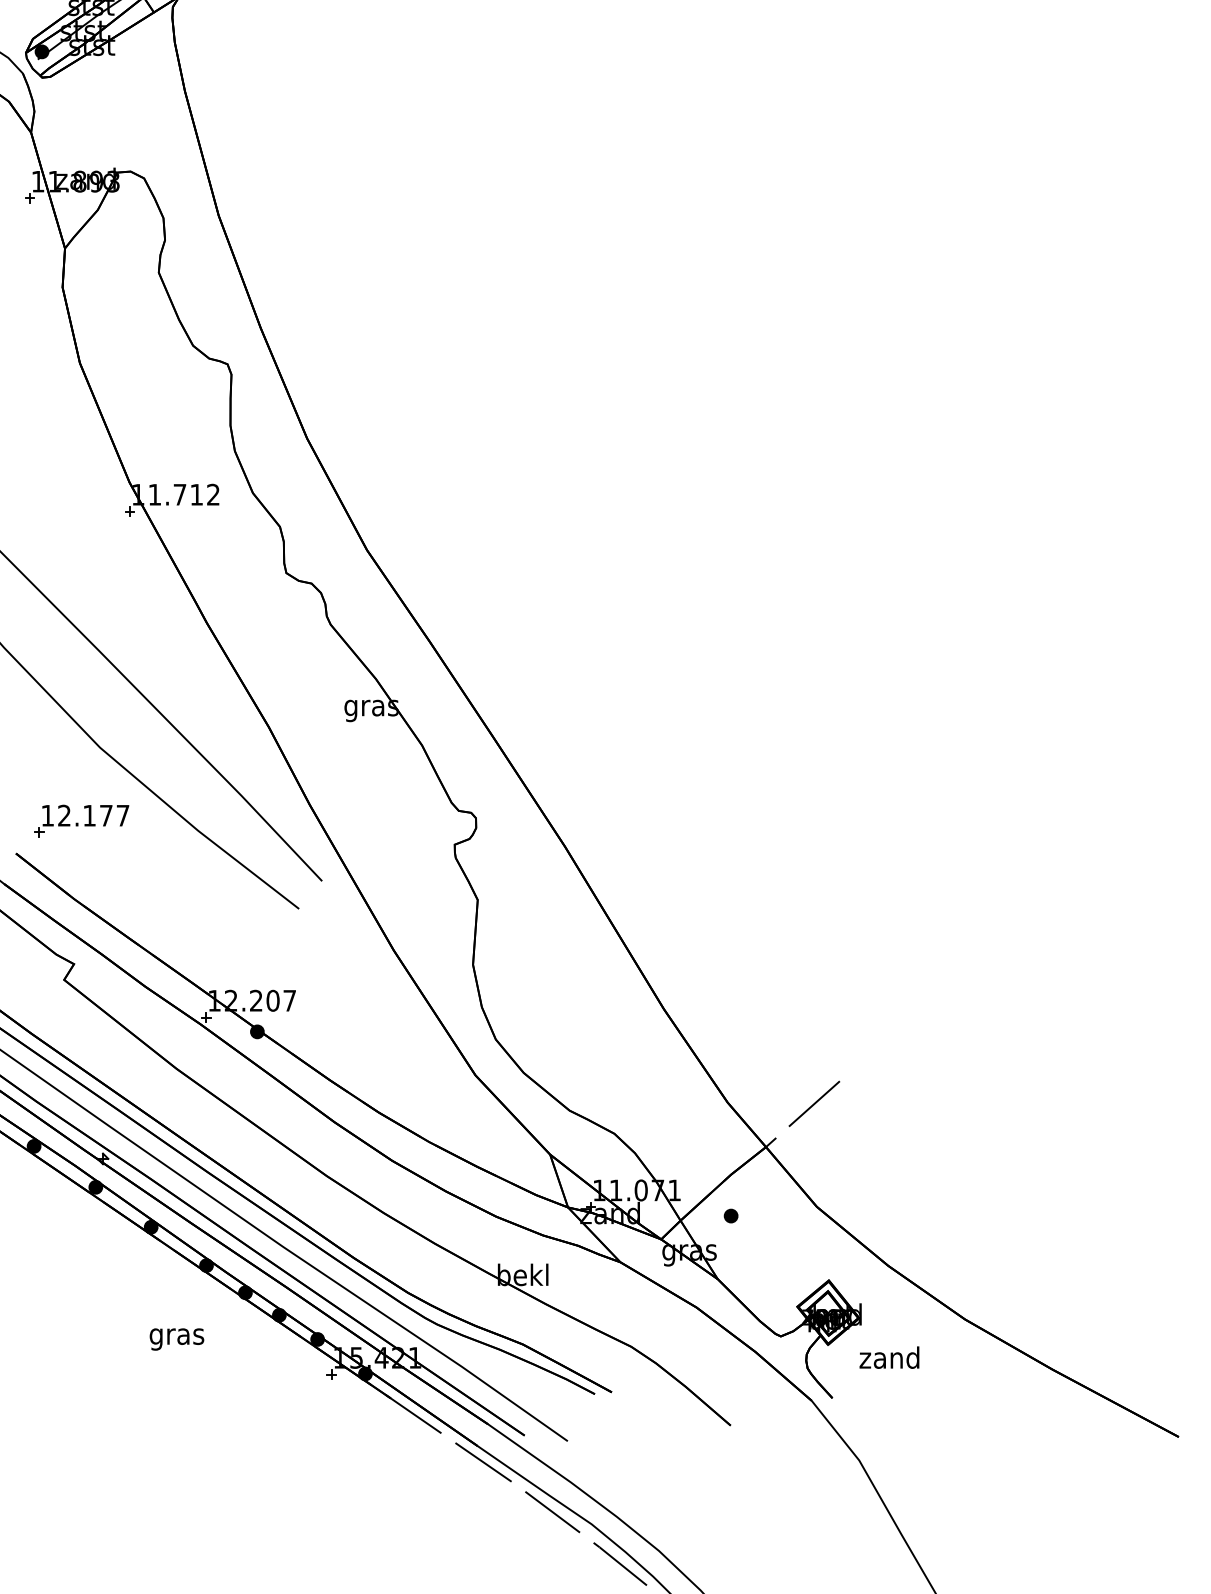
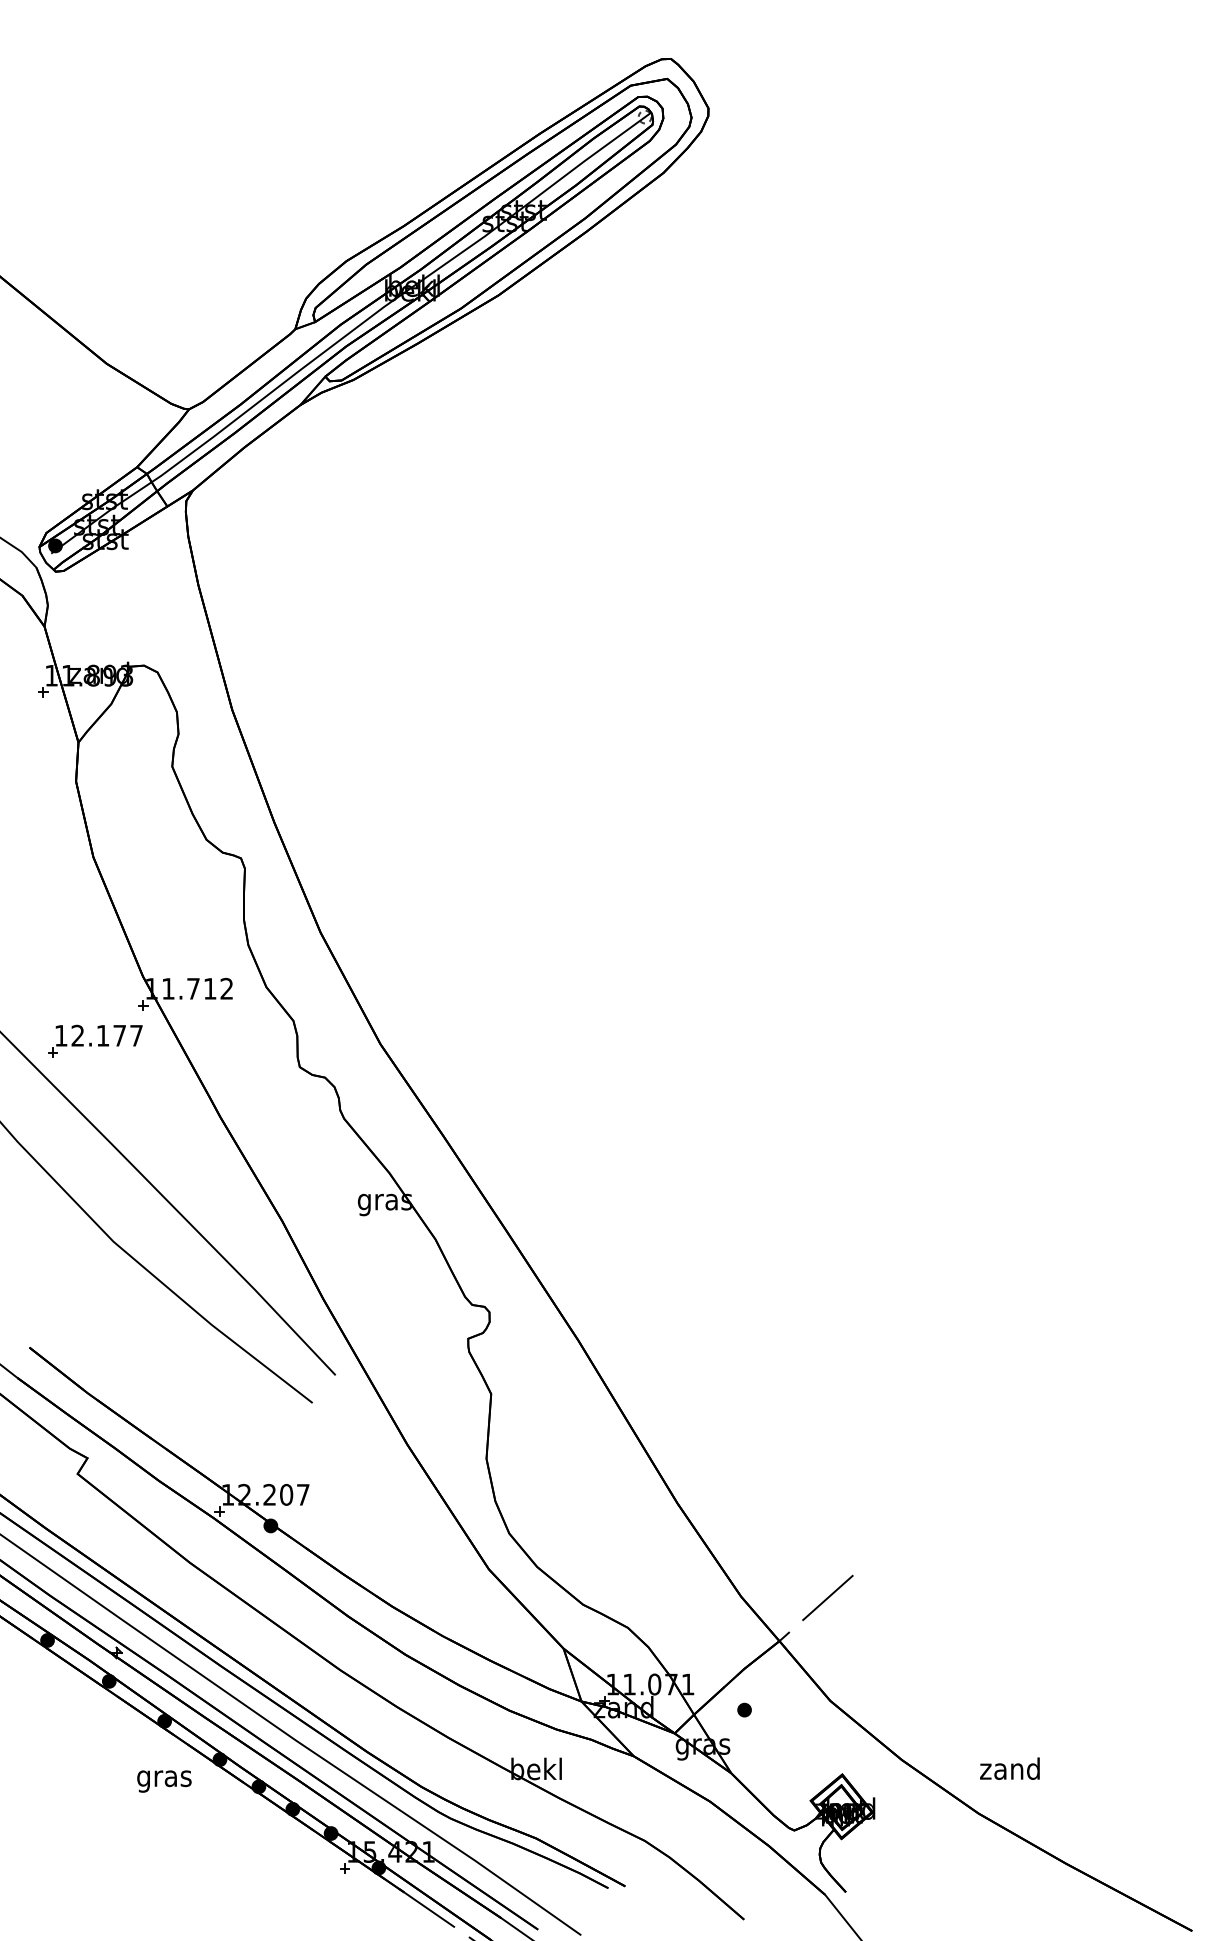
part: (82, 820) -> (95, 1040), moved
text: (177, 1339) -> (164, 1781), moved
text: (889, 1357) -> (1009, 1768), moved

